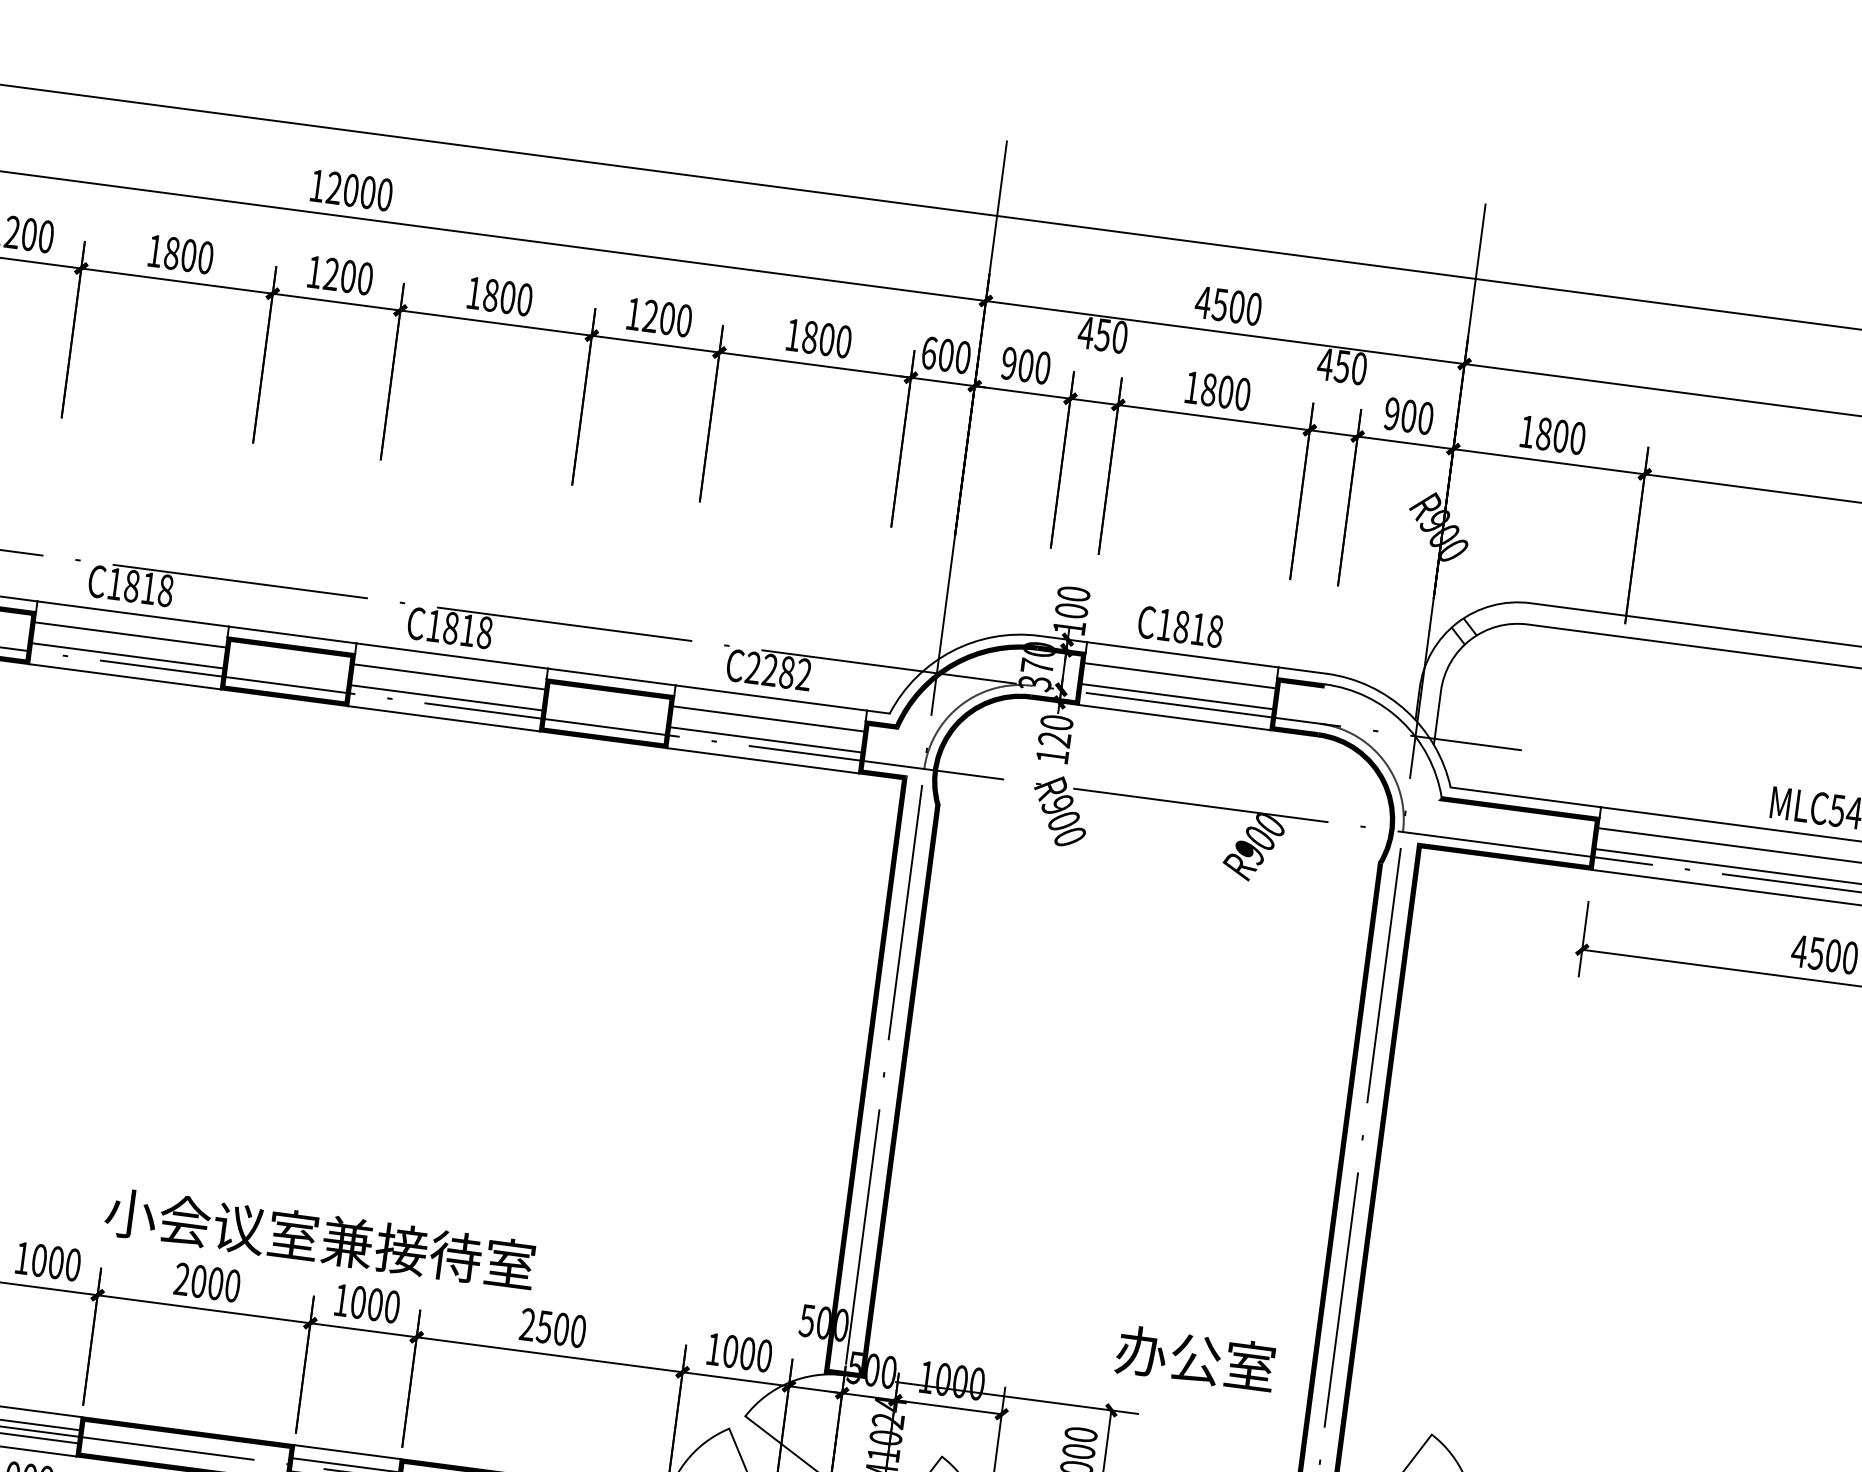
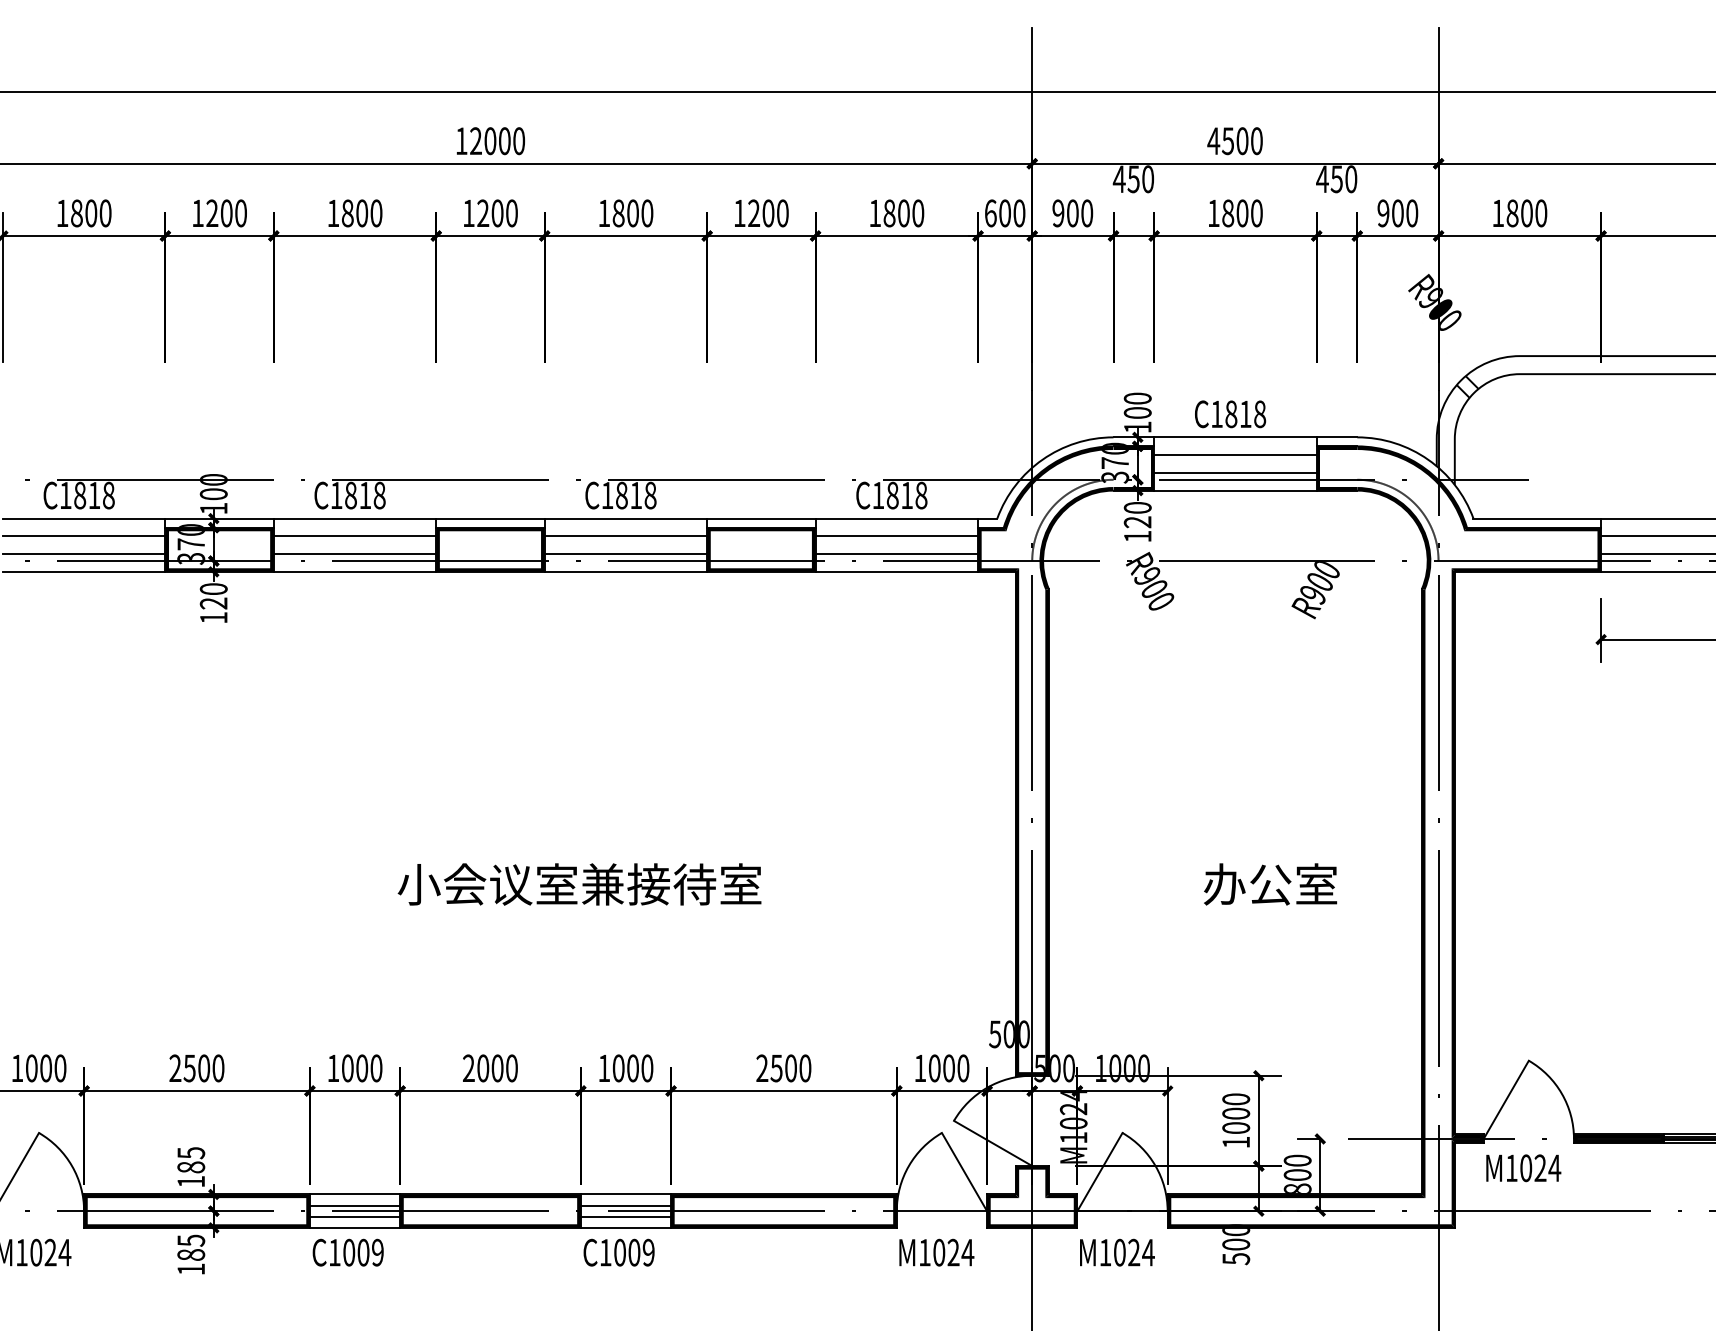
text: (778, 671) -> (899, 495), C2282 -> C1818
fill: (1382, 742) -> (1411, 488), added
text: (319, 1238) -> (579, 884), moved
text: (1195, 1358) -> (1270, 884), moved

